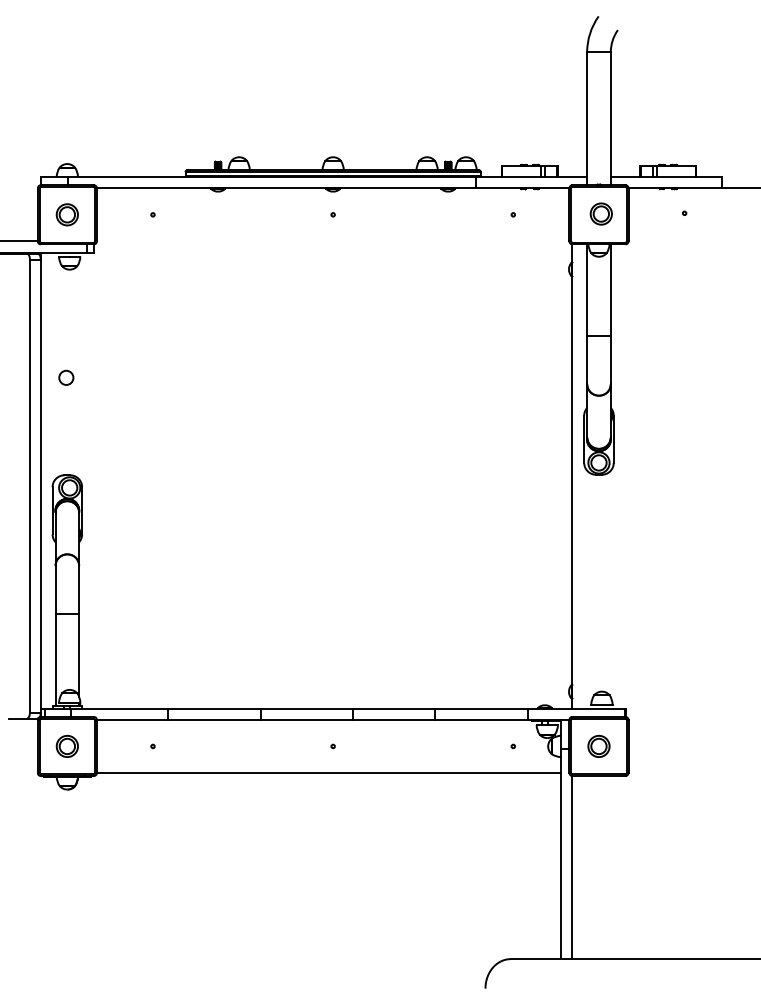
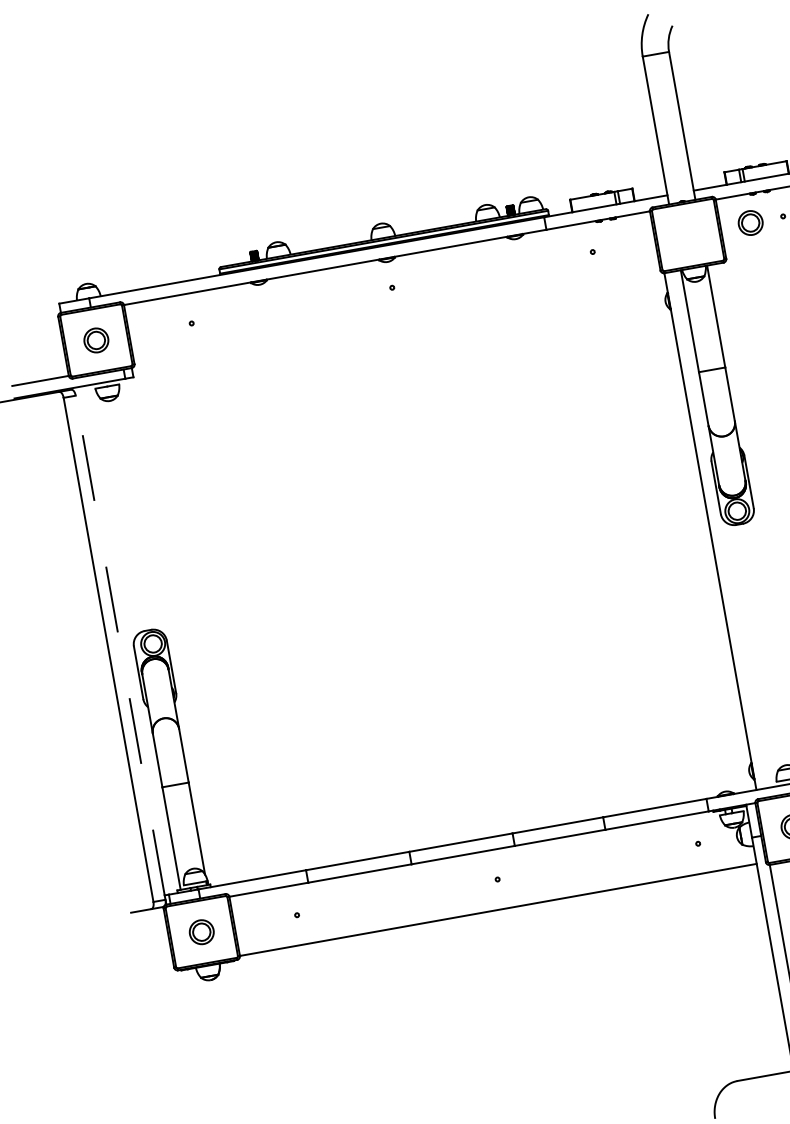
part: (600, 213) -> (749, 222), moved
circle: (66, 377) -> (127, 521), removed
line: (40, 480) -> (119, 641), solid -> dashed

